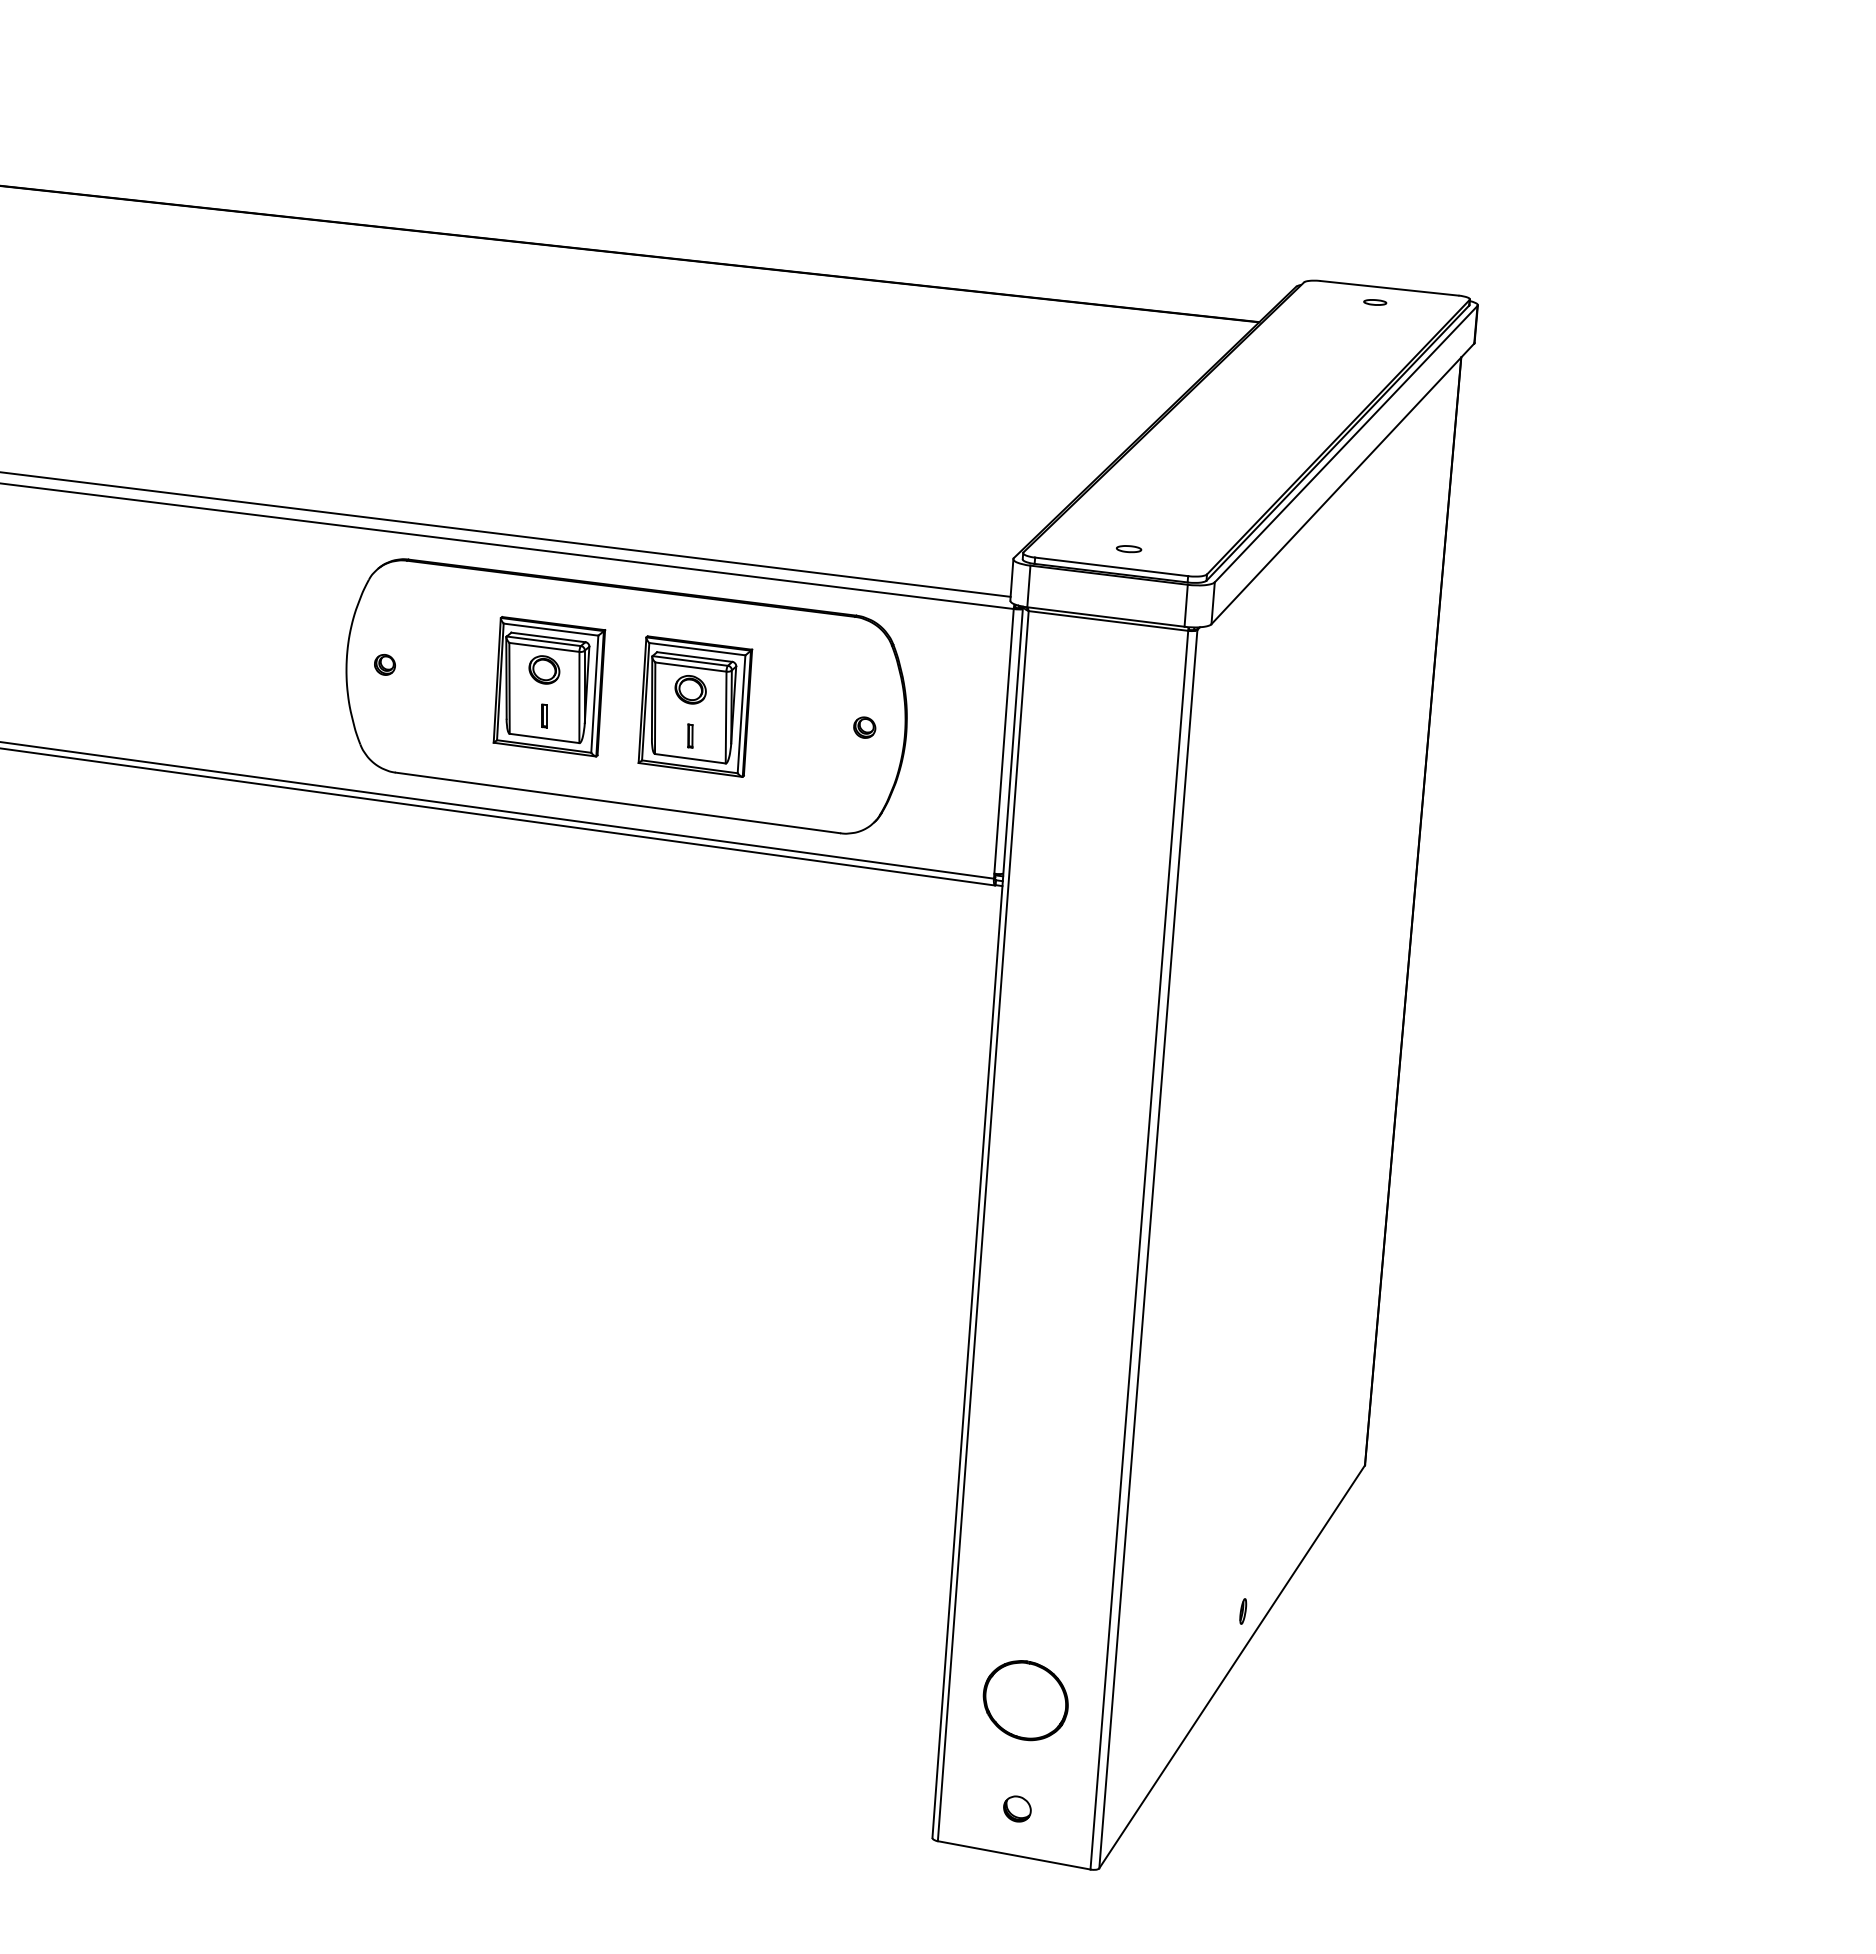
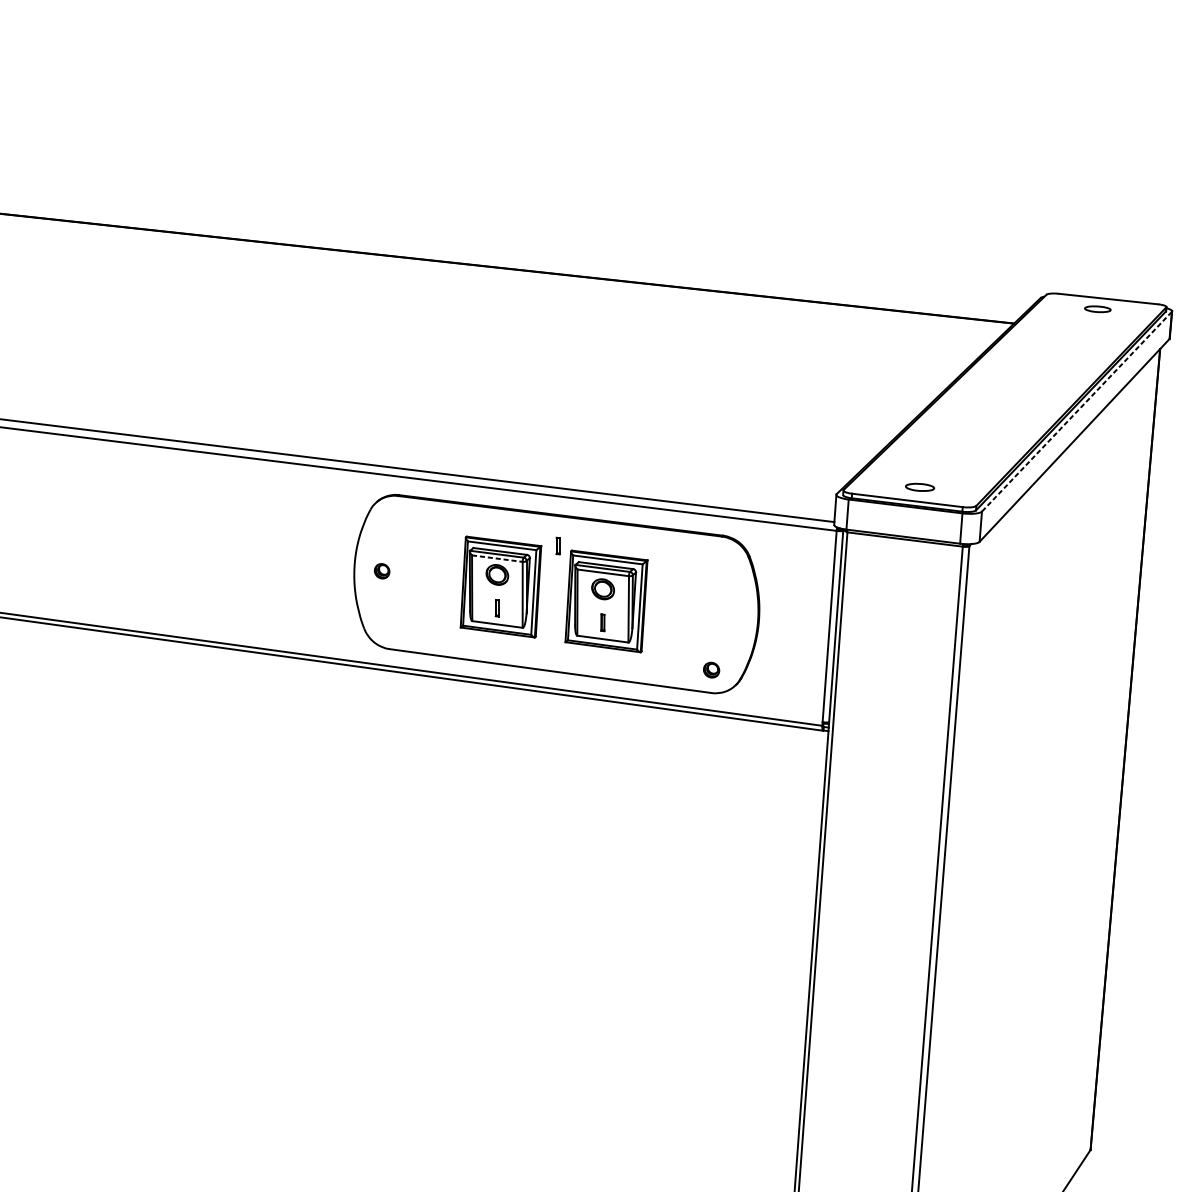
part: (1375, 302) -> (1098, 309), size x1.6
line: (1346, 444) -> (1077, 411), solid -> dashed
part: (1128, 549) -> (919, 487), size x1.6
part: (628, 629) -> (558, 545), added
line: (544, 647) -> (497, 558), solid -> dashed
part: (864, 727) -> (711, 670), moved

